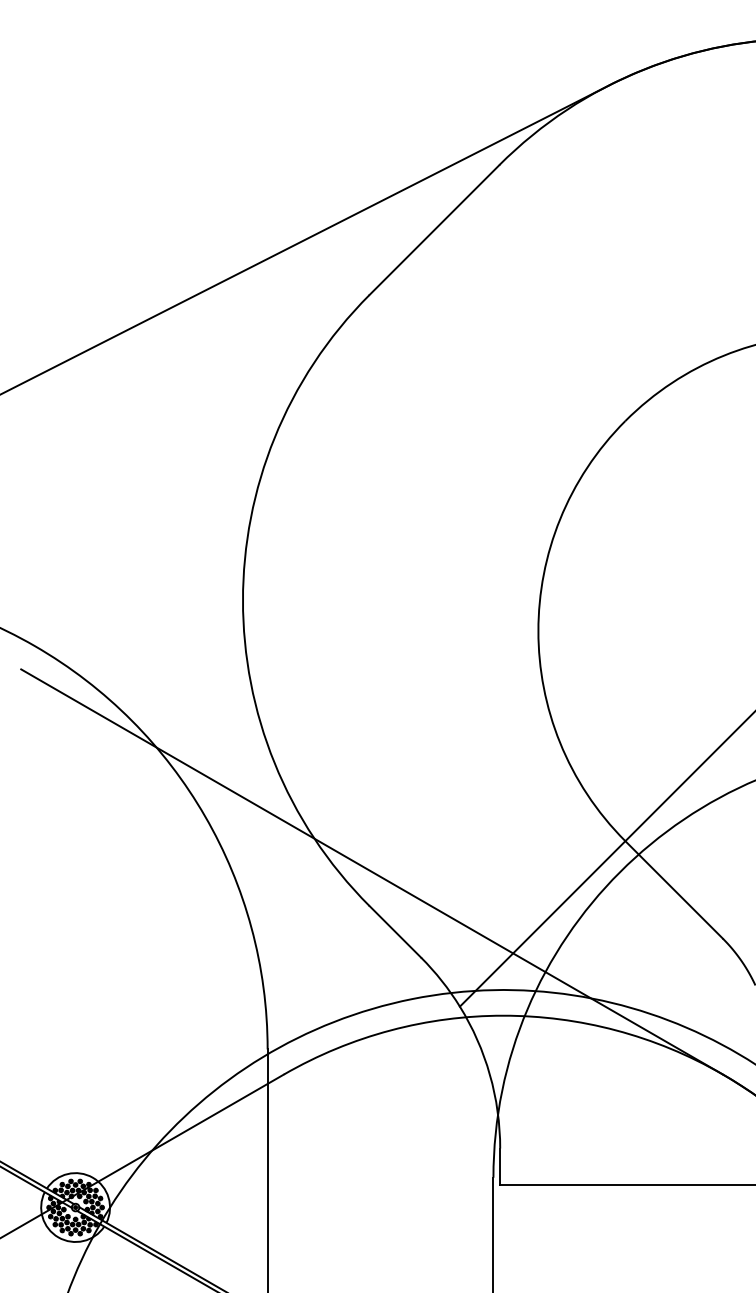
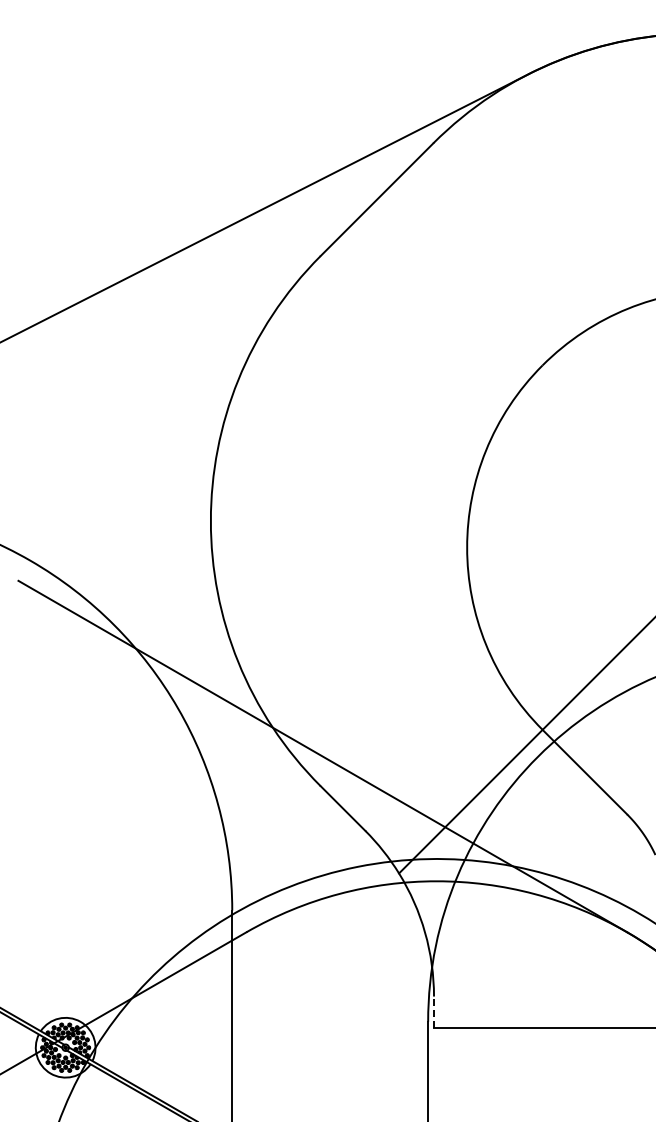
line: (500, 1166) -> (434, 1012), solid -> dashed

